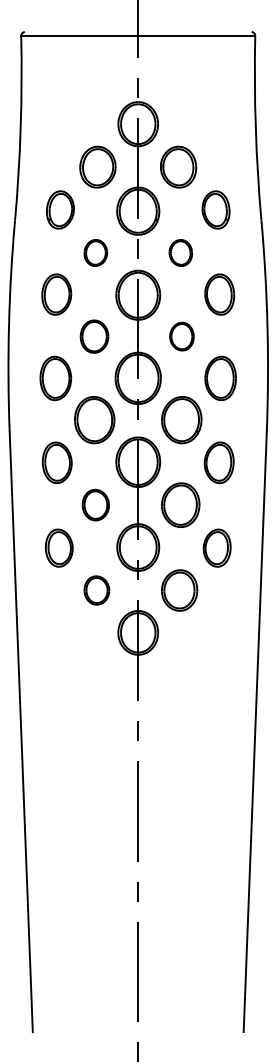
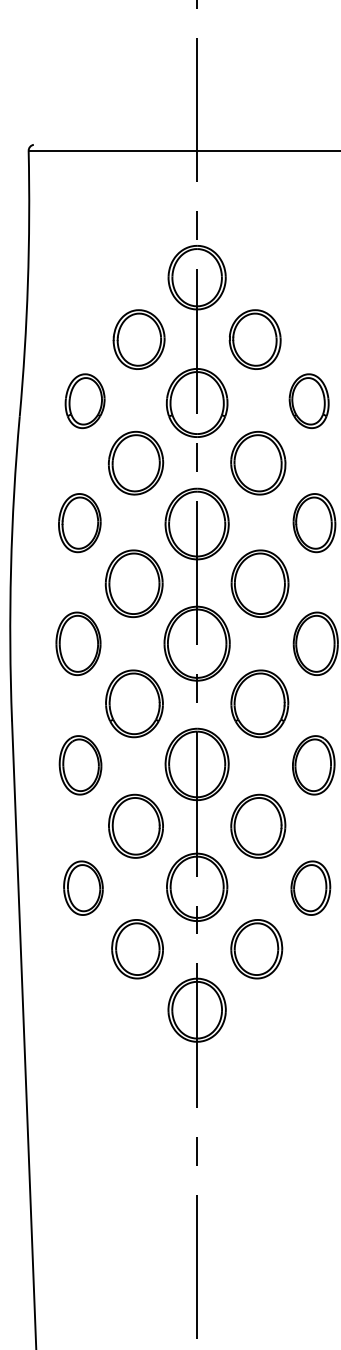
part: (95, 252) -> (135, 462), size x1.67
part: (180, 252) -> (258, 462), size x1.67
part: (94, 336) -> (134, 583), size x1.43
part: (181, 336) -> (259, 583), size x1.67
part: (95, 504) -> (135, 825), size x1.43
part: (96, 590) -> (137, 949), size x1.43

